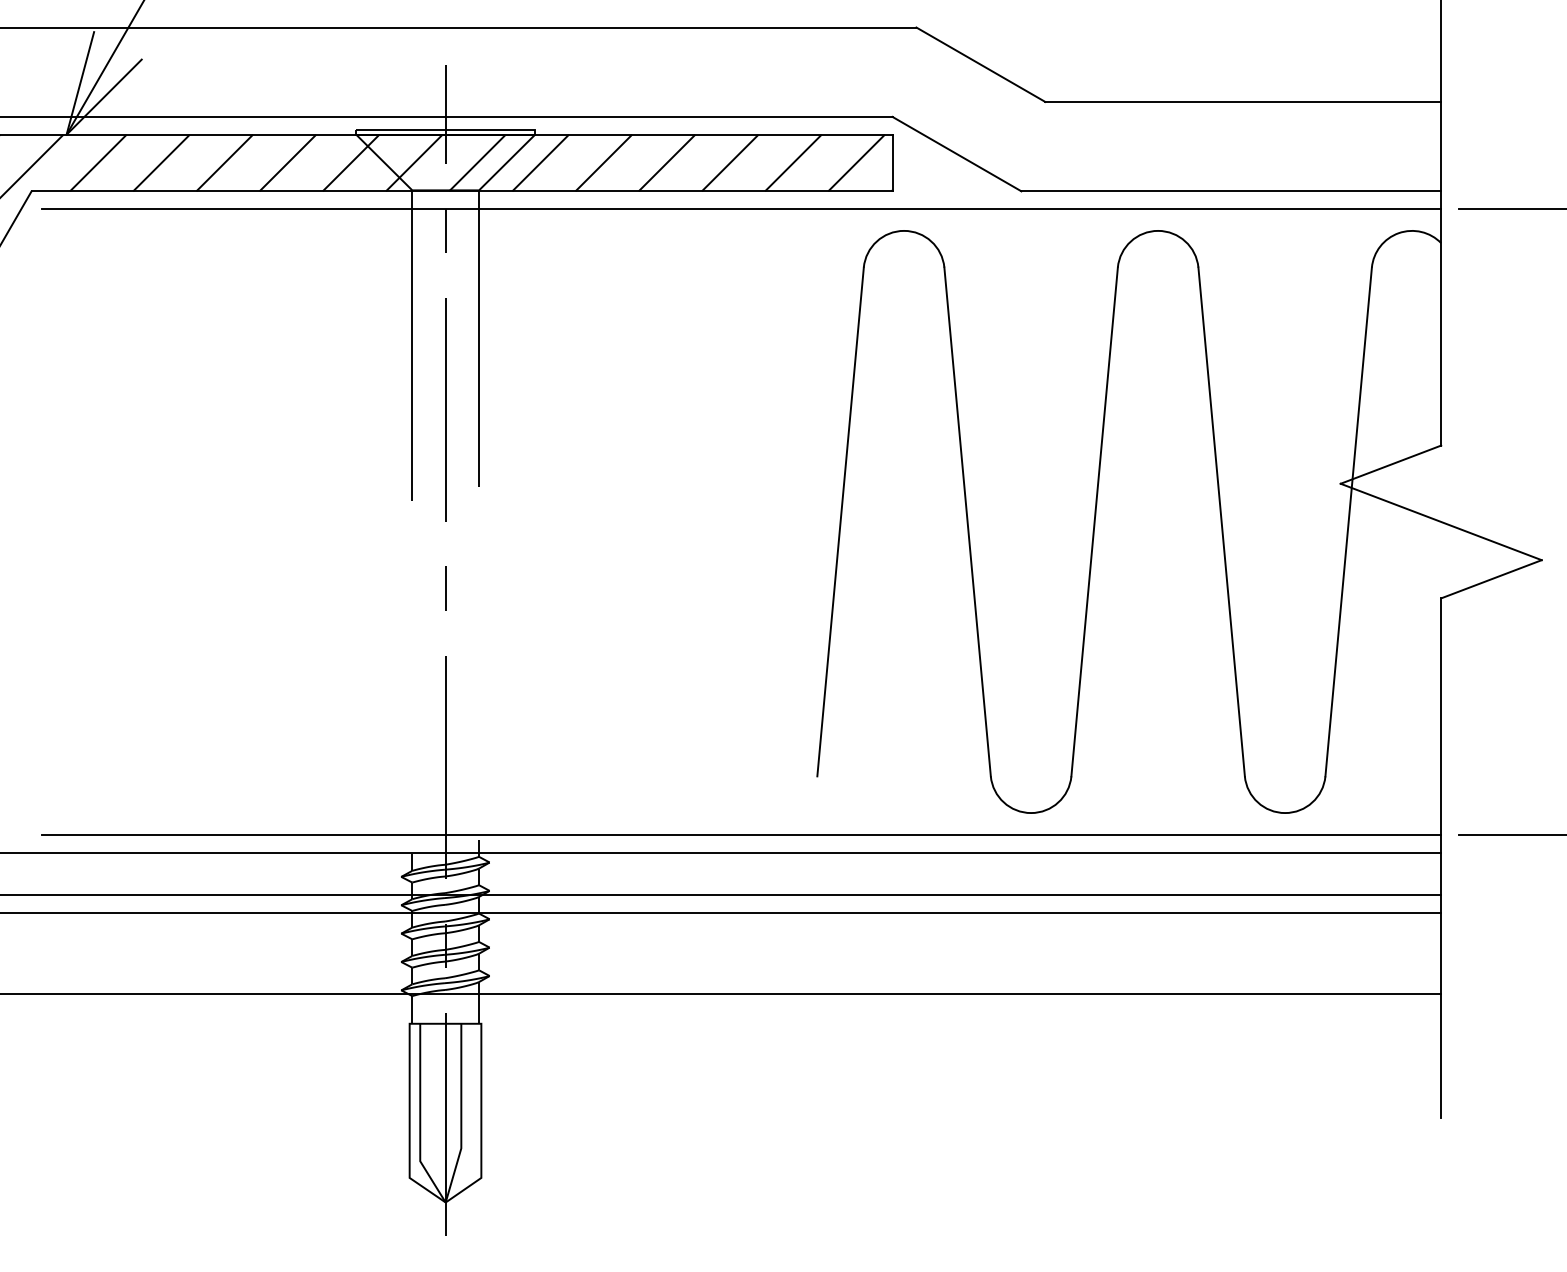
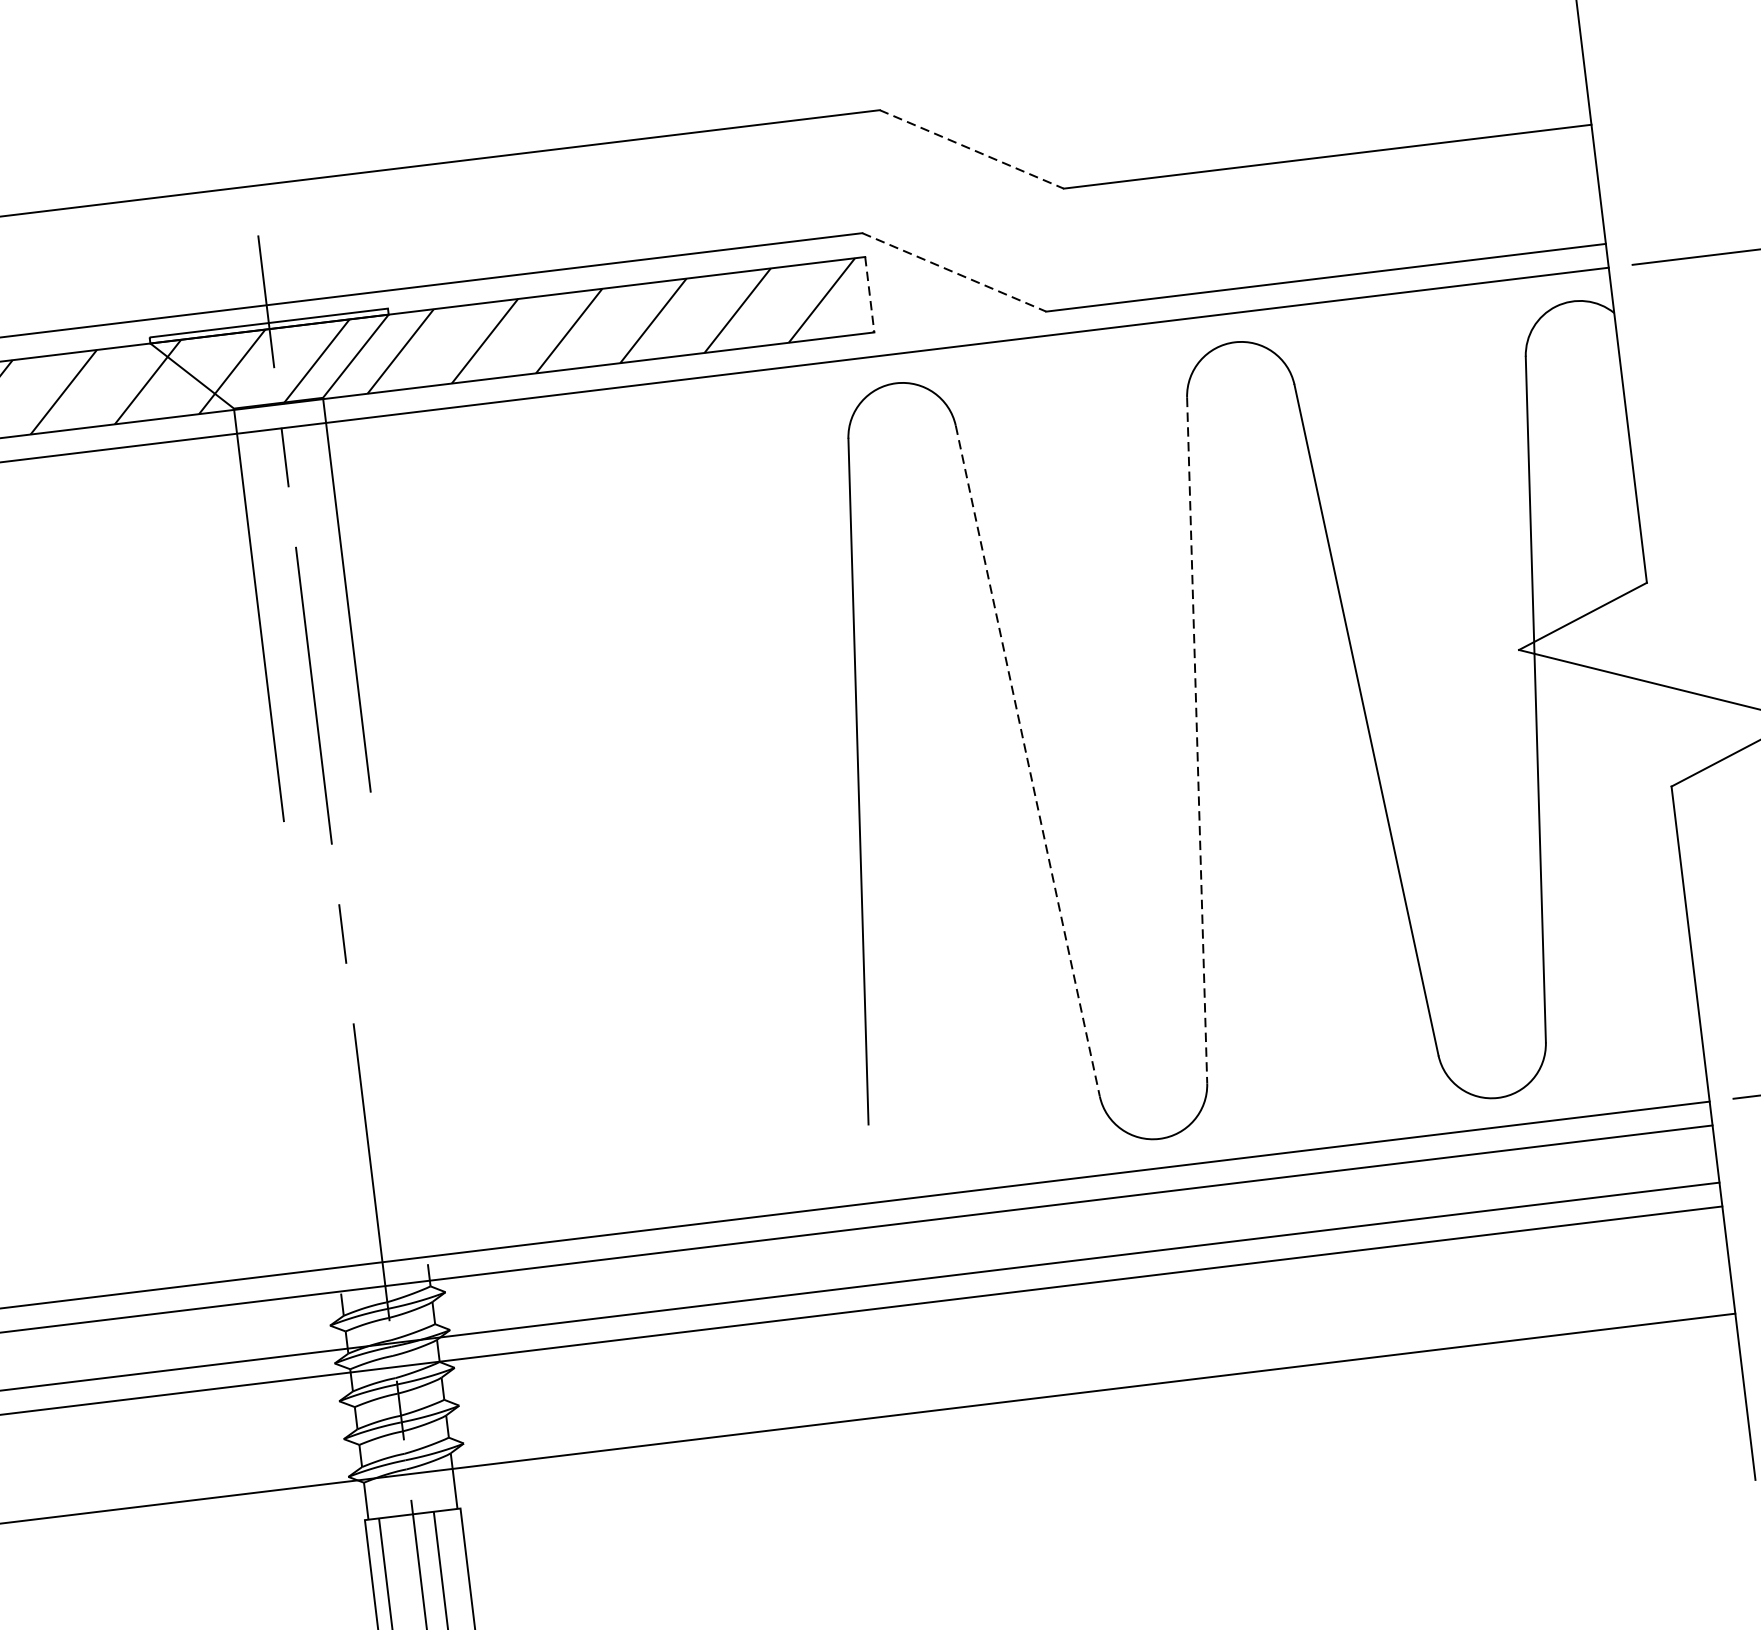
line: (981, 65) -> (972, 150), solid -> dashed
line: (957, 154) -> (955, 272), solid -> dashed
line: (892, 163) -> (869, 295), solid -> dashed
line: (967, 522) -> (1027, 761), solid -> dashed
line: (1094, 522) -> (1197, 741), solid -> dashed

